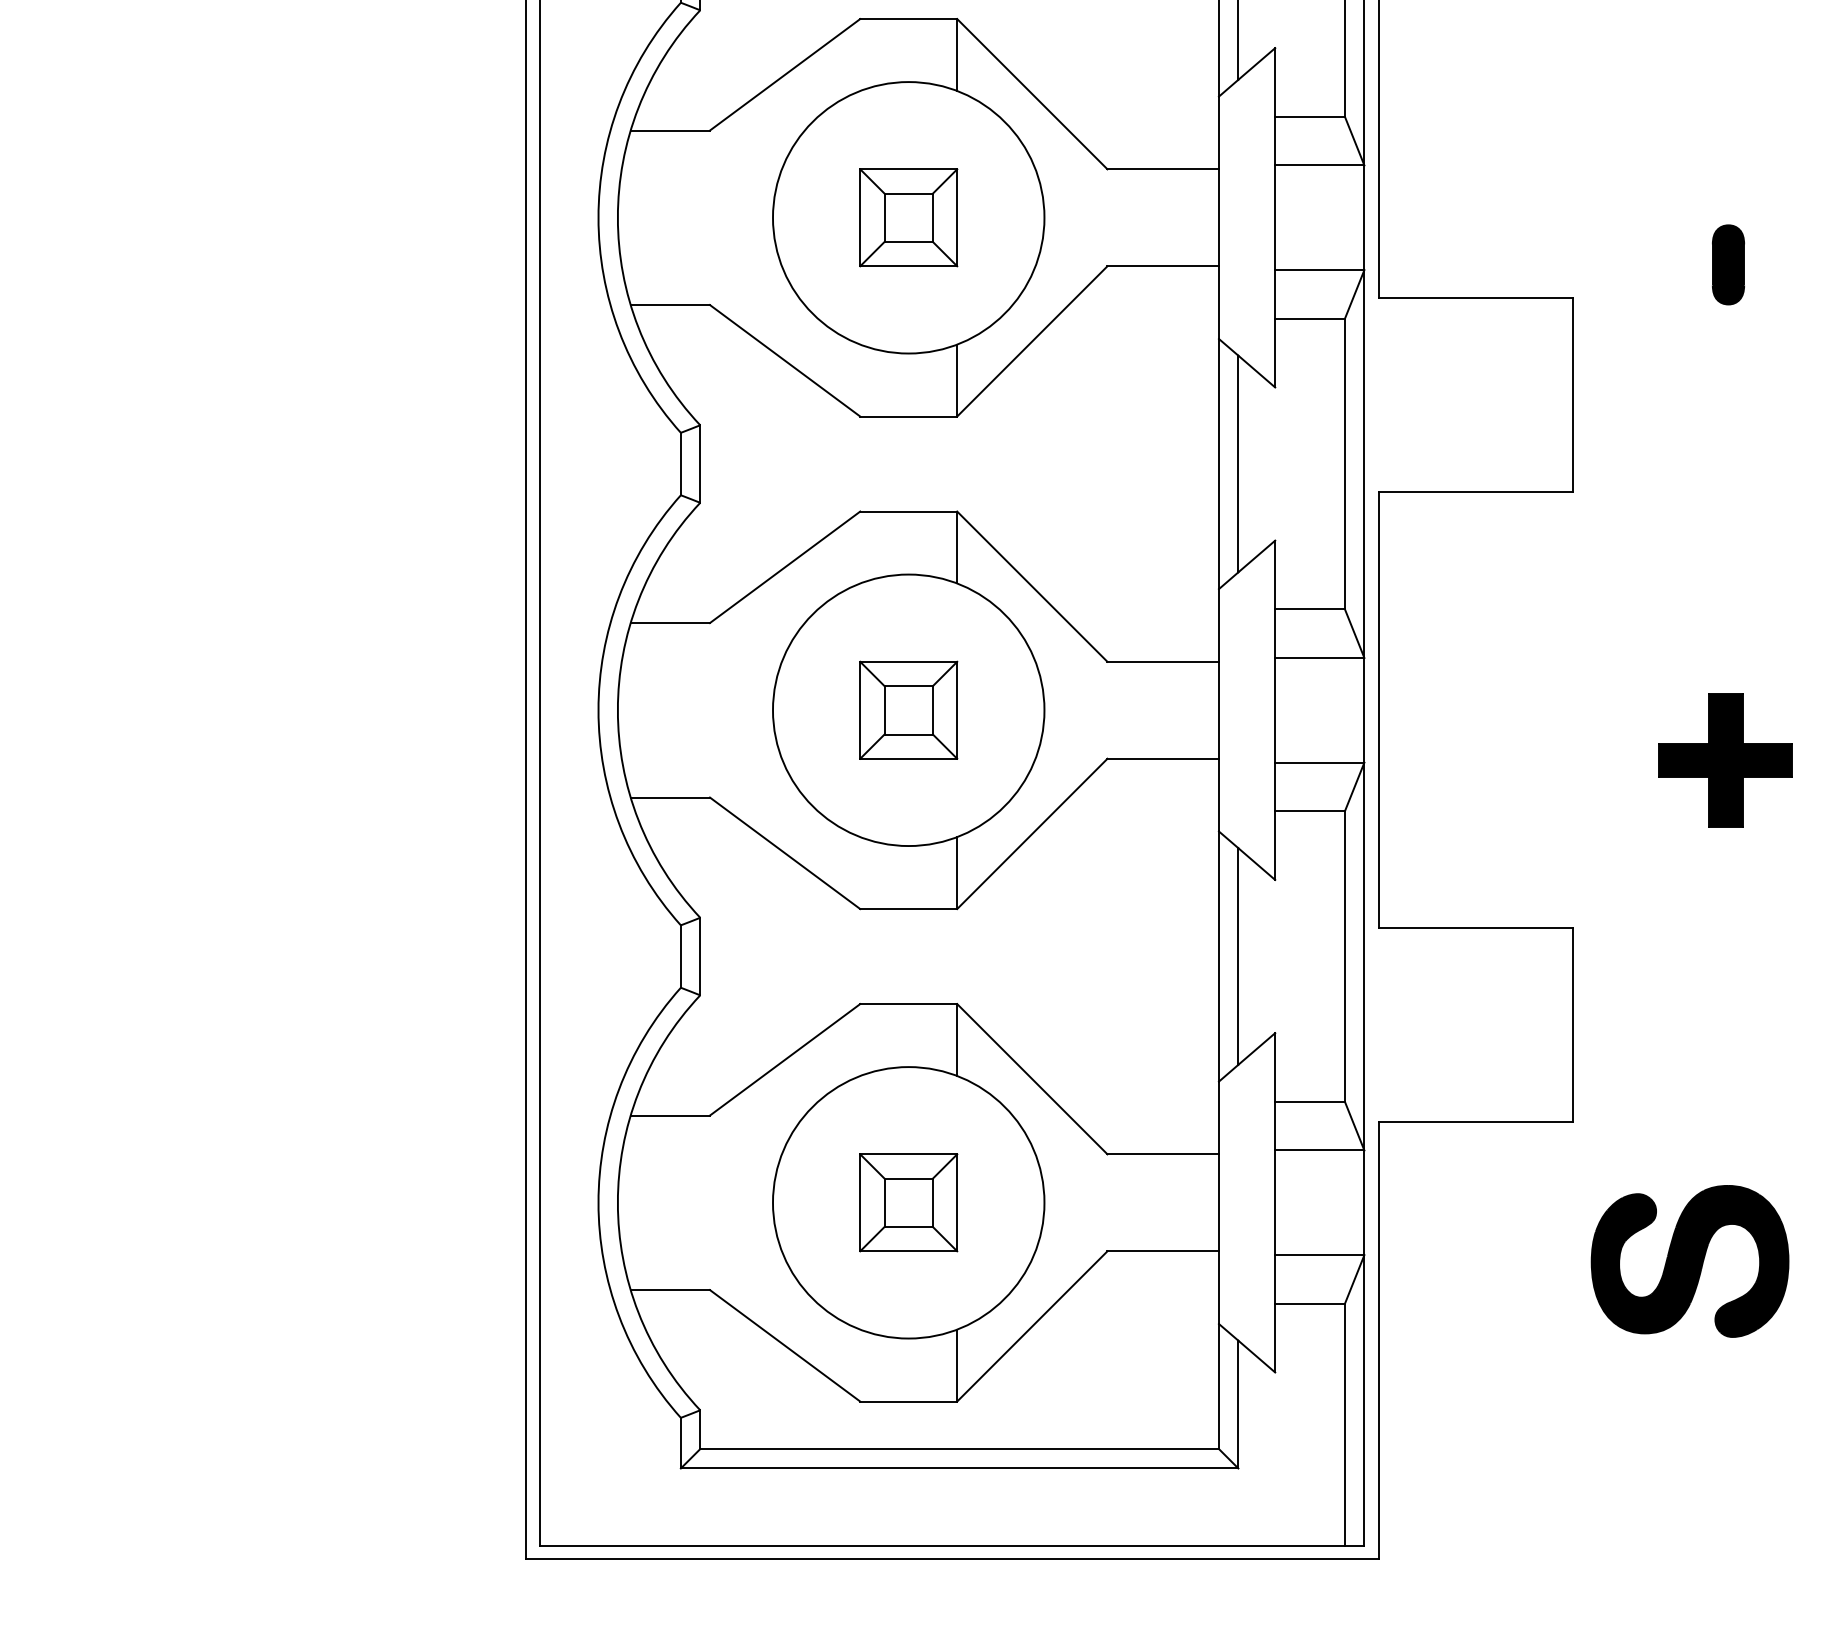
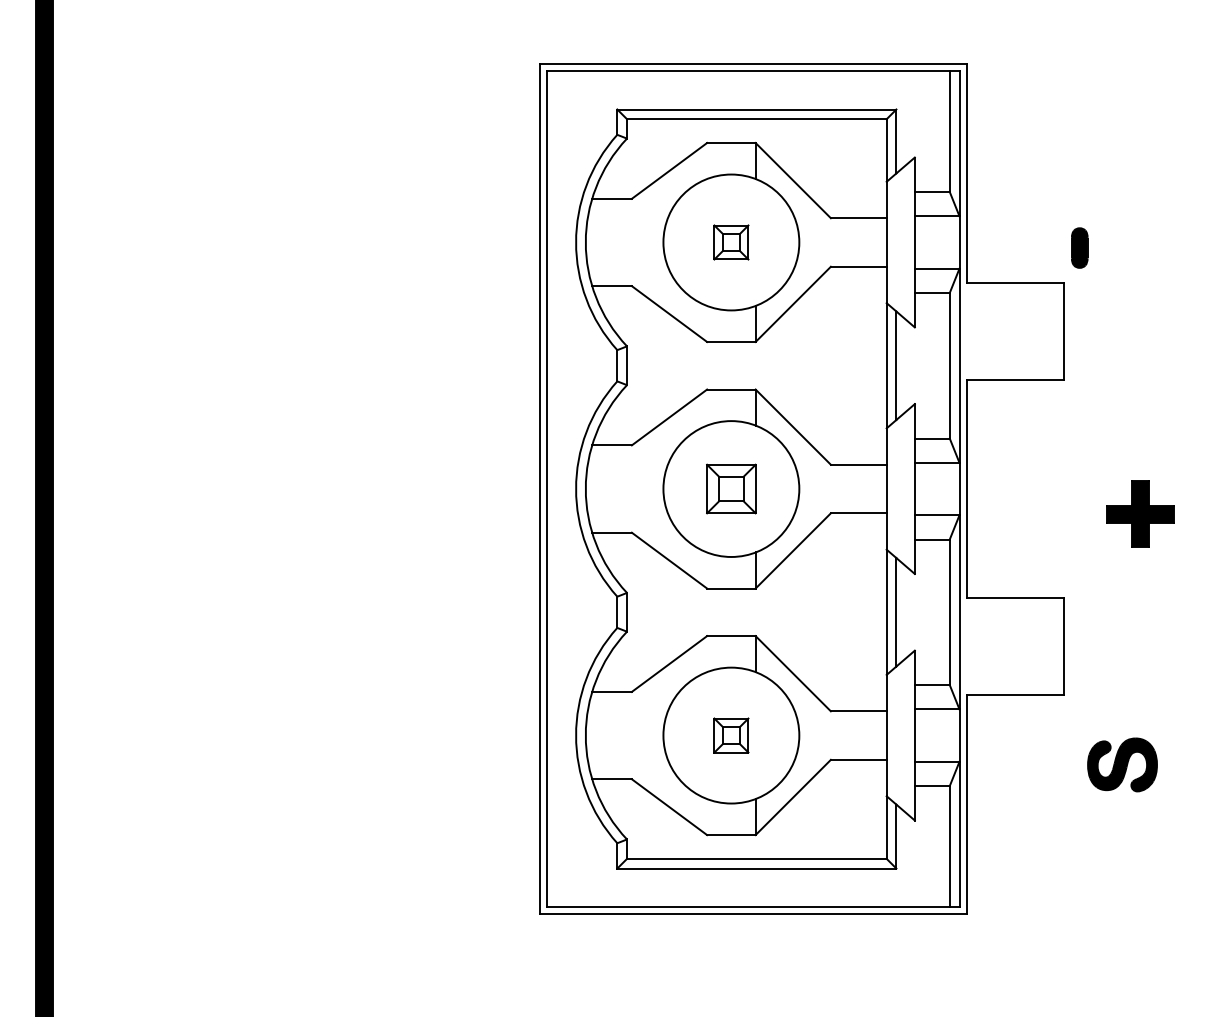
part: (908, 217) -> (731, 242), size x0.7
part: (1727, 263) -> (1079, 247), moved
part: (908, 1202) -> (731, 735), size x0.7
part: (1690, 1260) -> (1122, 764), size x0.7

